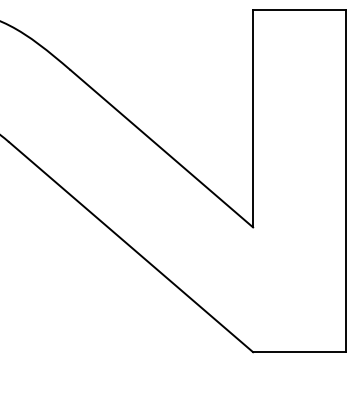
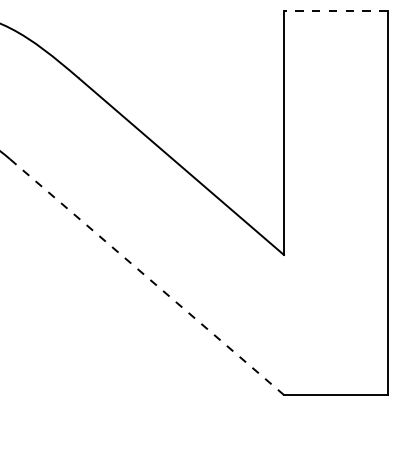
line: (299, 10) -> (335, 11), solid -> dashed
line: (131, 247) -> (147, 277), solid -> dashed

